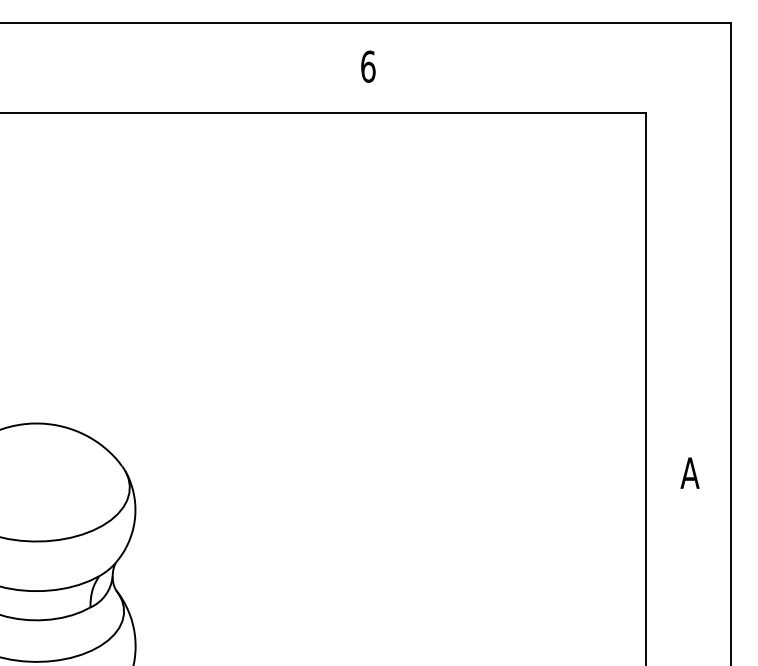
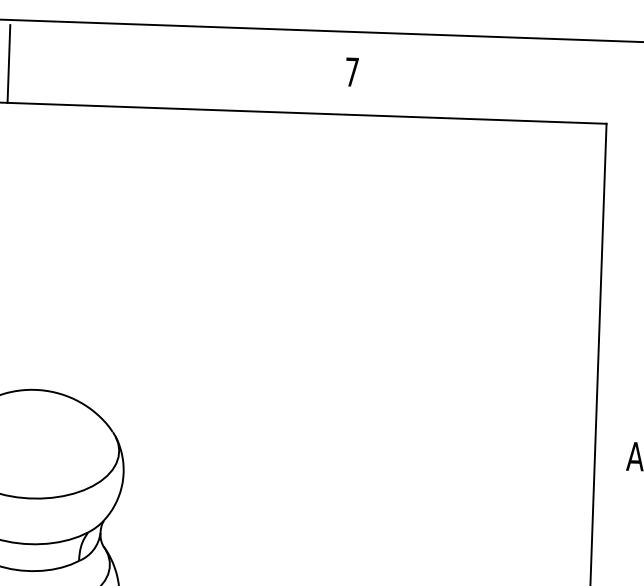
text: (368, 66) -> (352, 71), 6 -> 7

